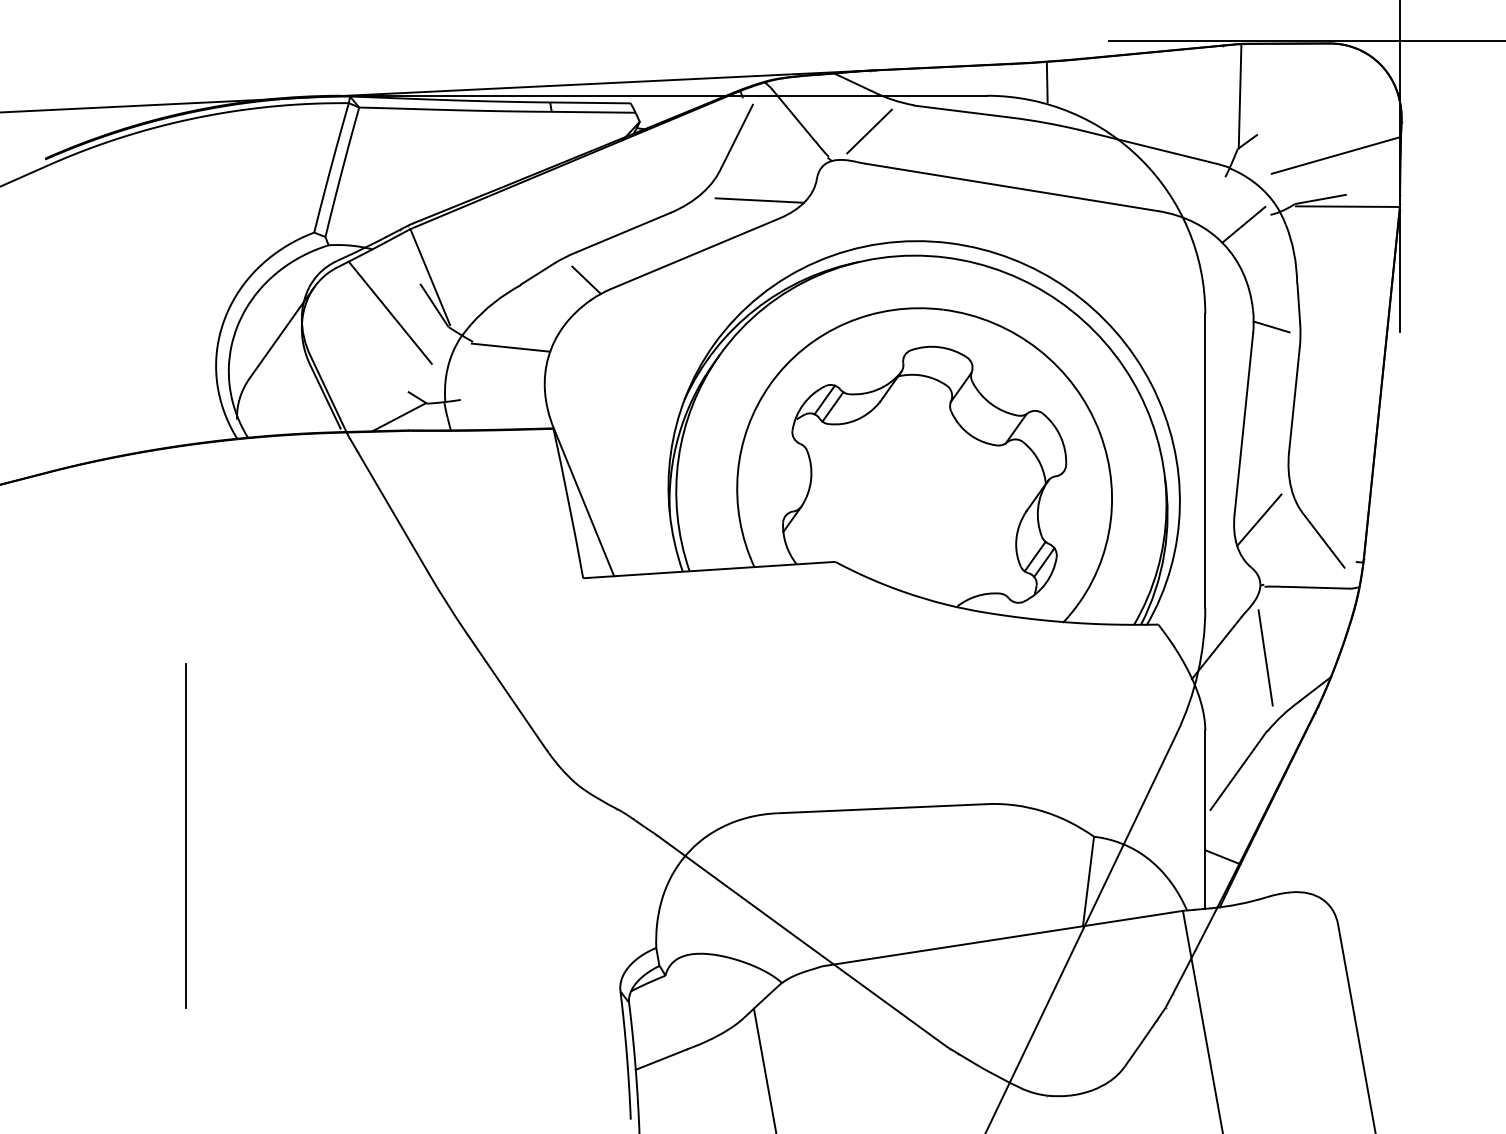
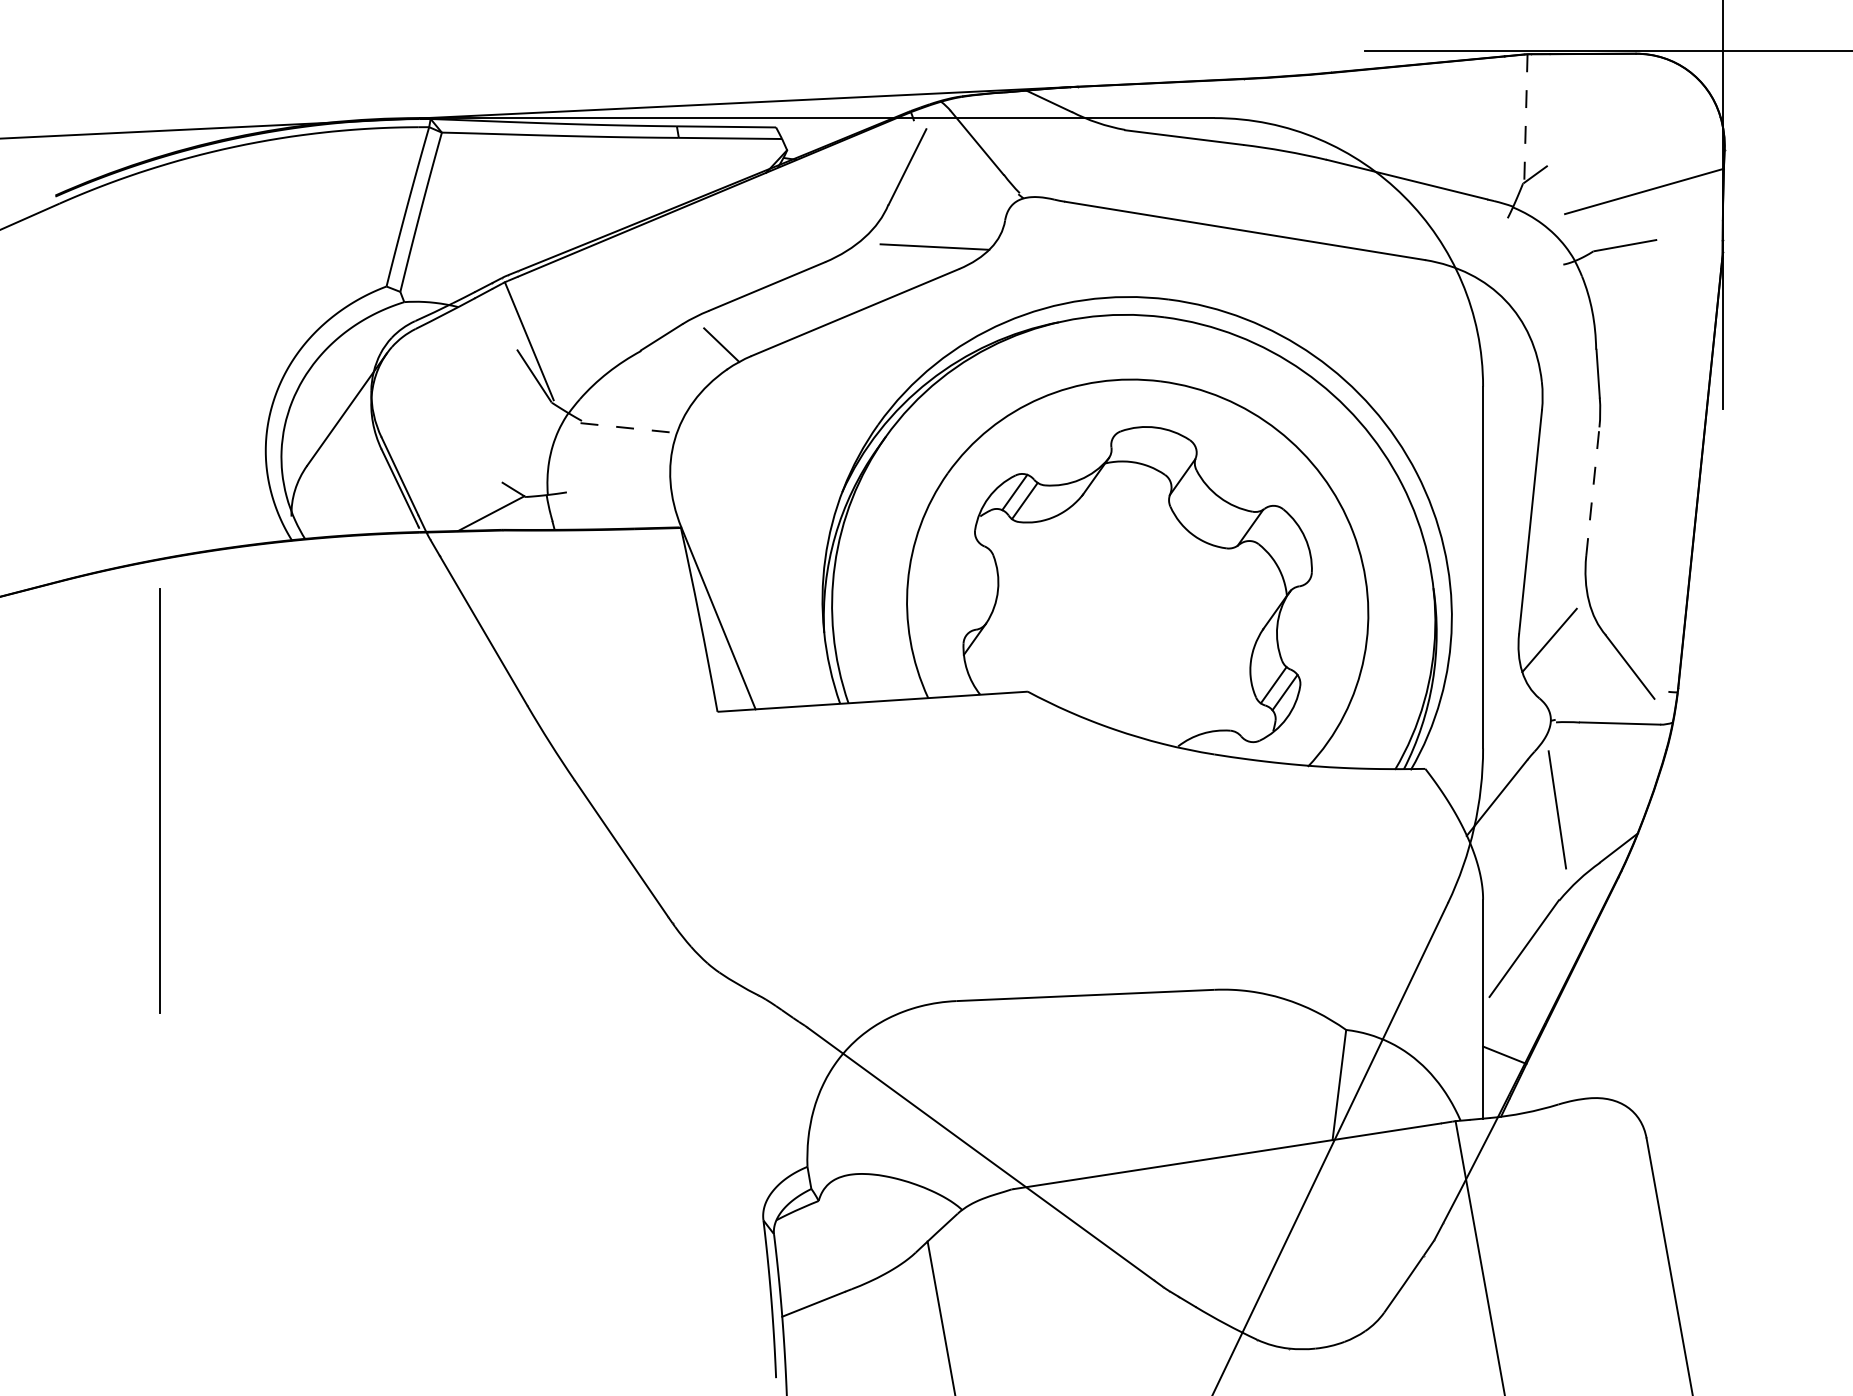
line: (1046, 81) -> (1287, 100), removed
line: (1240, 96) -> (1526, 119), solid -> dashed
line: (869, 131) -> (1069, 162), removed
line: (1347, 206) -> (1658, 254), removed
line: (1243, 224) -> (1530, 276), removed
line: (389, 312) -> (479, 384), removed
line: (1271, 326) -> (1564, 402), removed
line: (511, 347) -> (629, 427), solid -> dashed
line: (1294, 398) -> (1592, 490), solid -> dashed
line: (185, 835) -> (159, 800), moved

